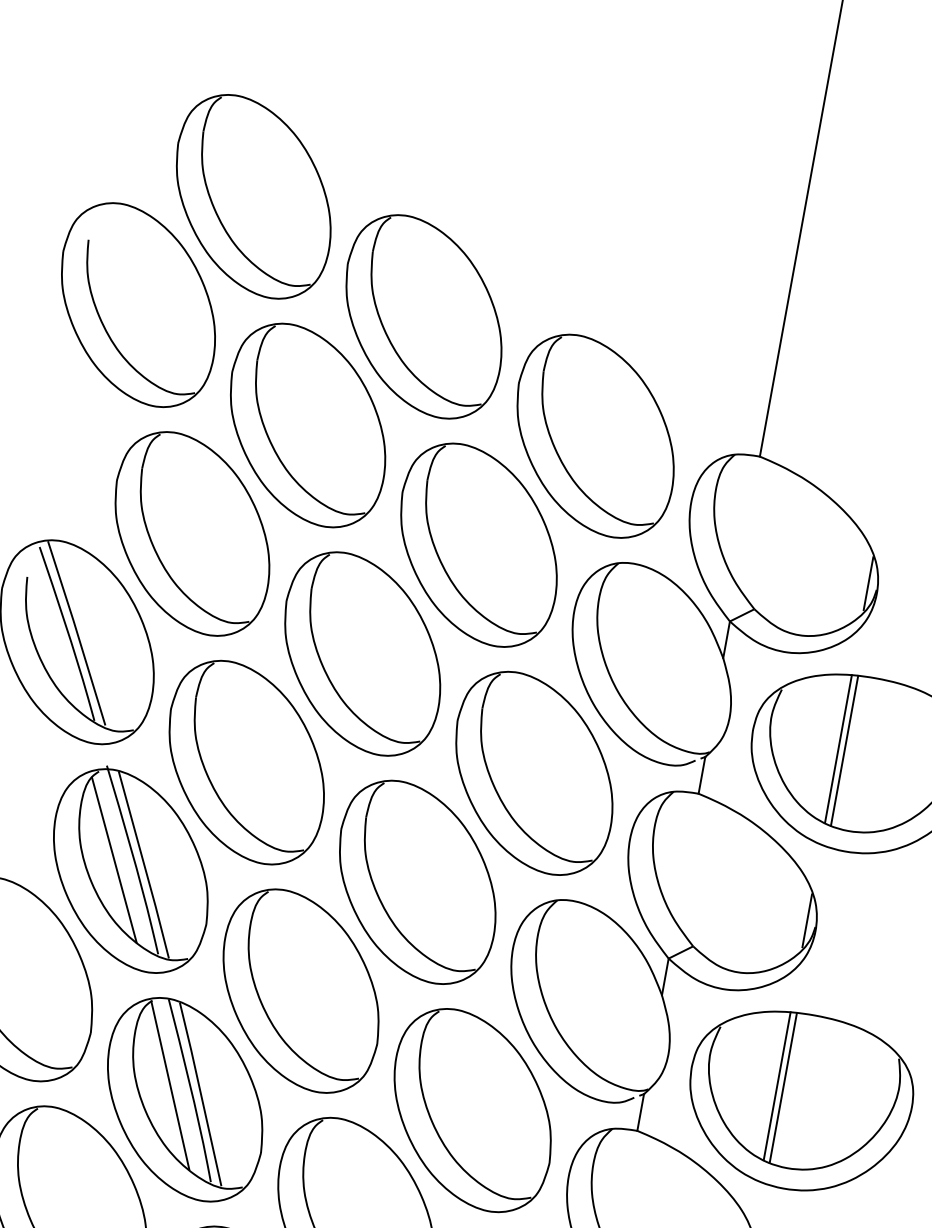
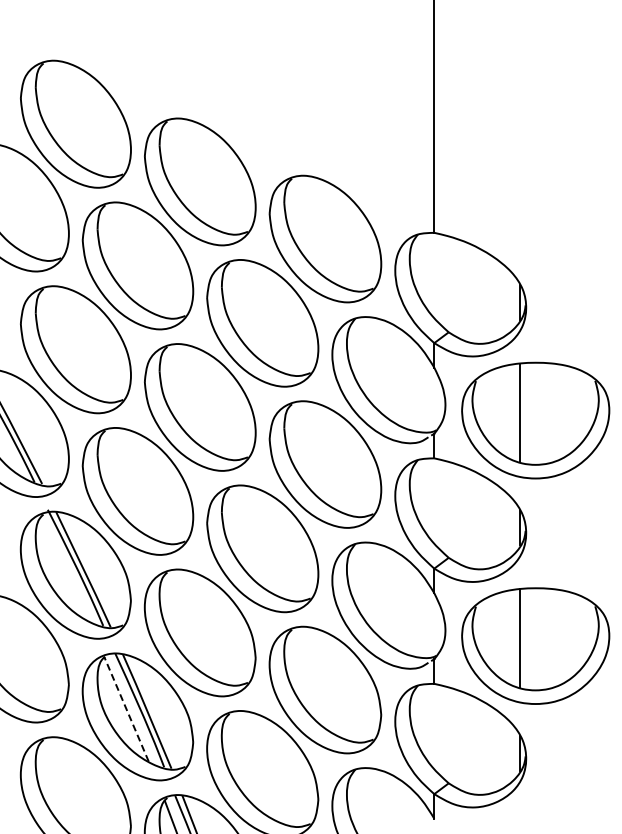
line: (844, 750) -> (523, 413), removed
line: (114, 859) -> (63, 569), removed
line: (170, 1085) -> (126, 709), solid -> dashed
line: (782, 1087) -> (523, 638), removed

